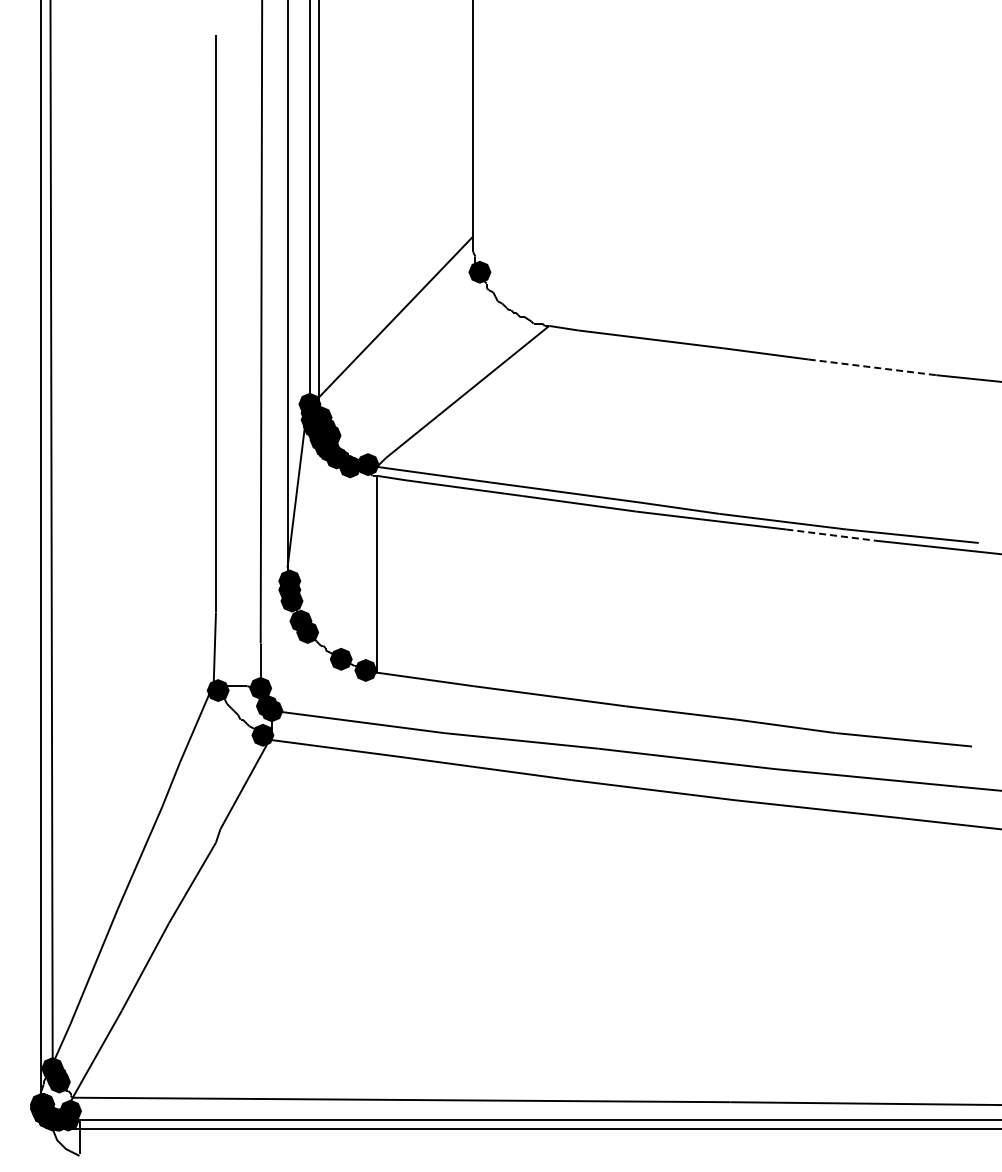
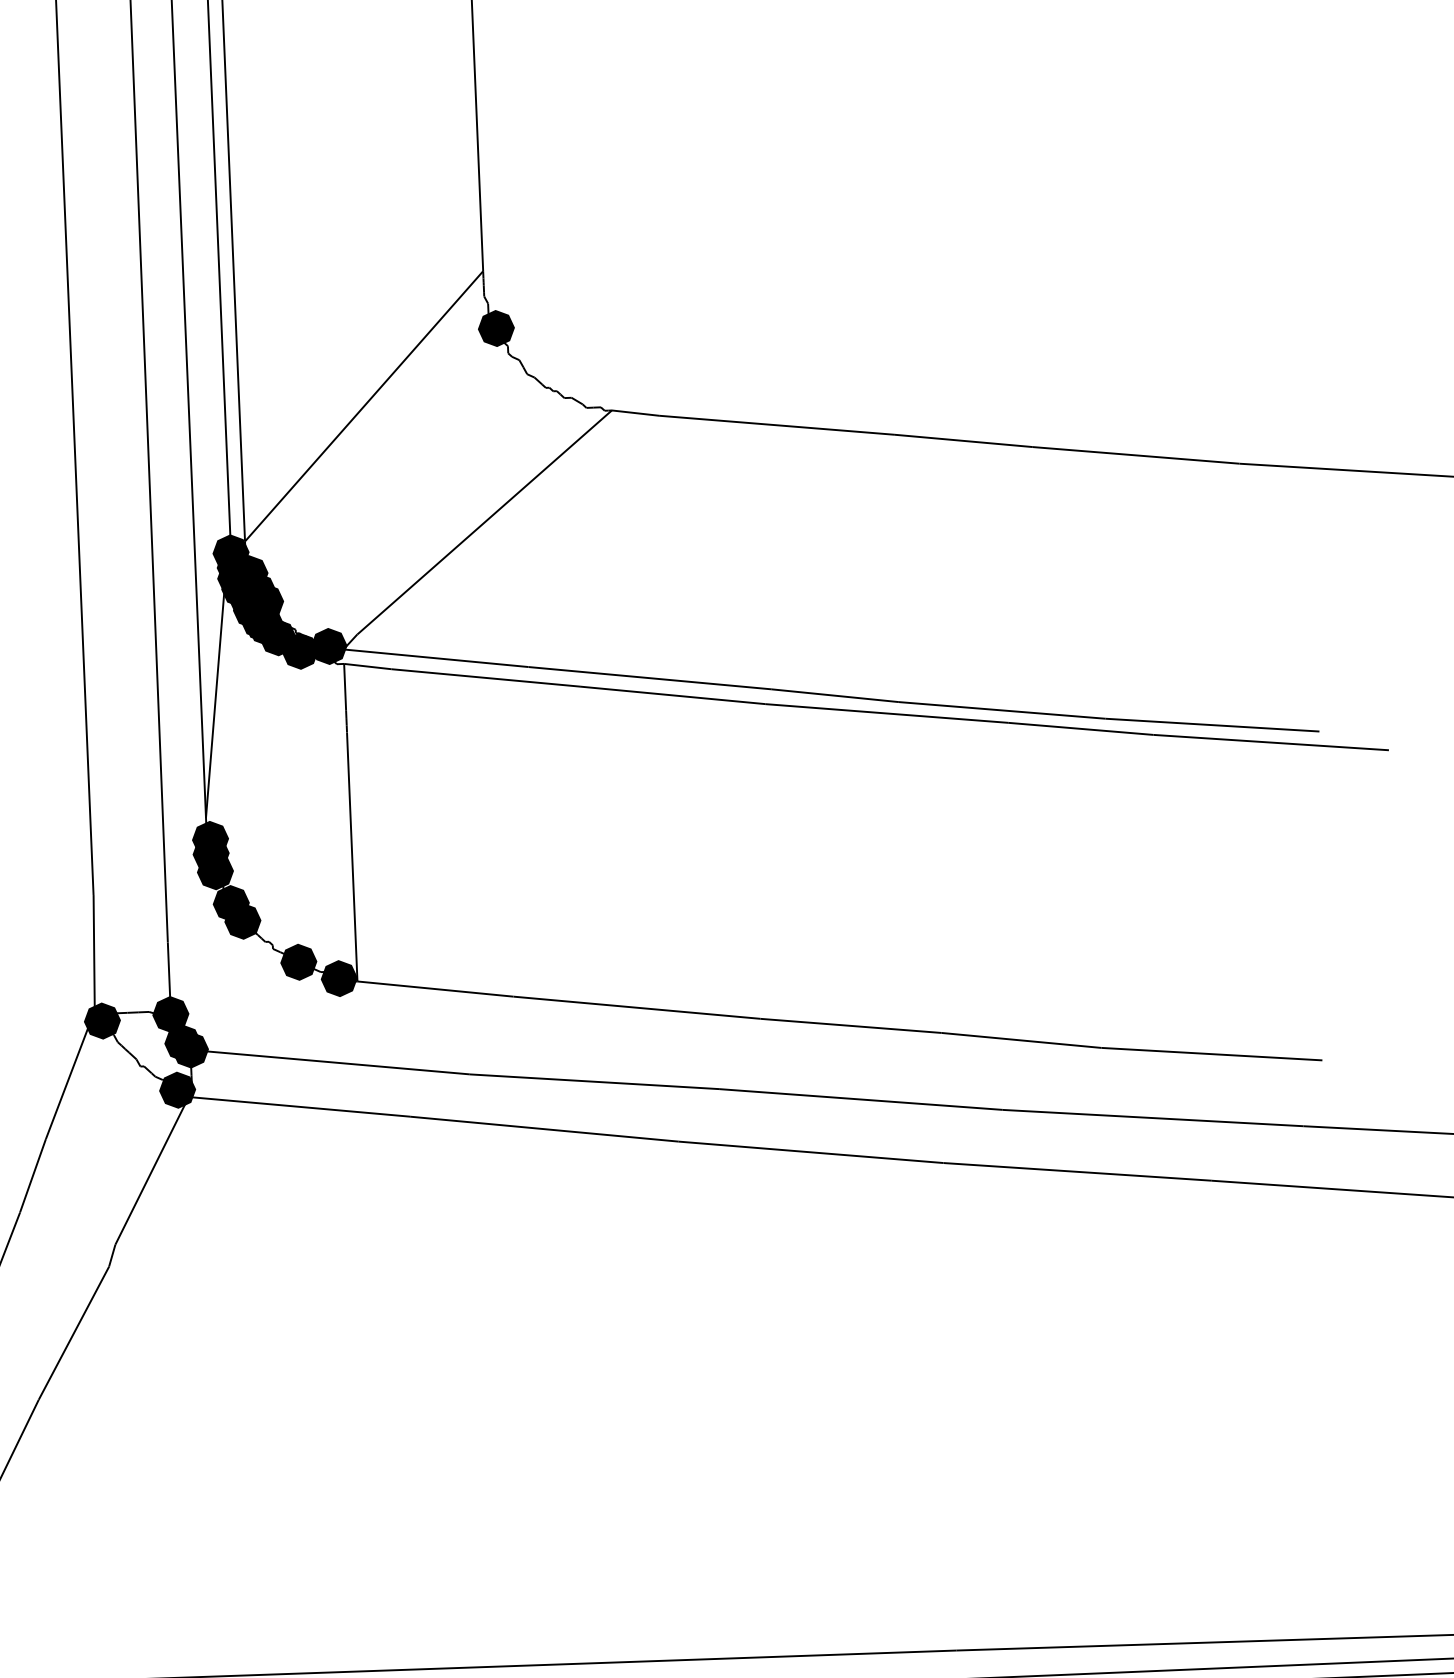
line: (872, 367) -> (1136, 455), dashed -> solid
line: (831, 535) -> (1081, 729), dashed -> solid

